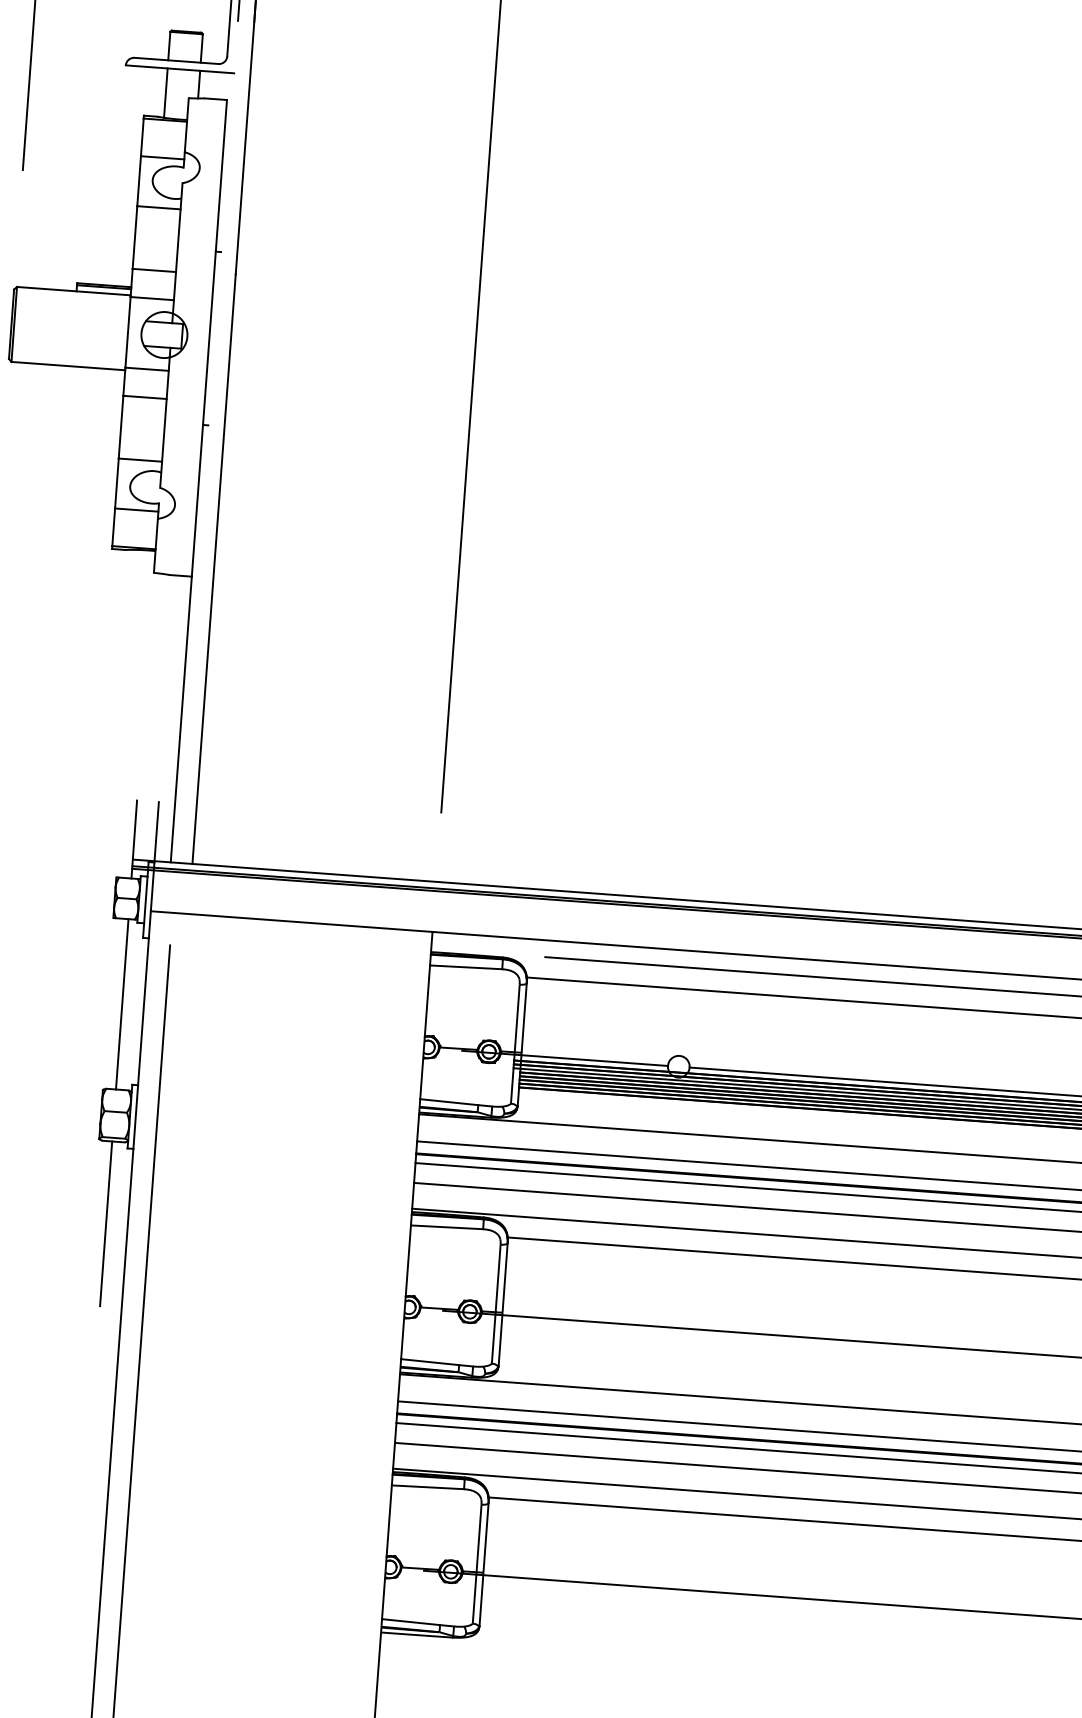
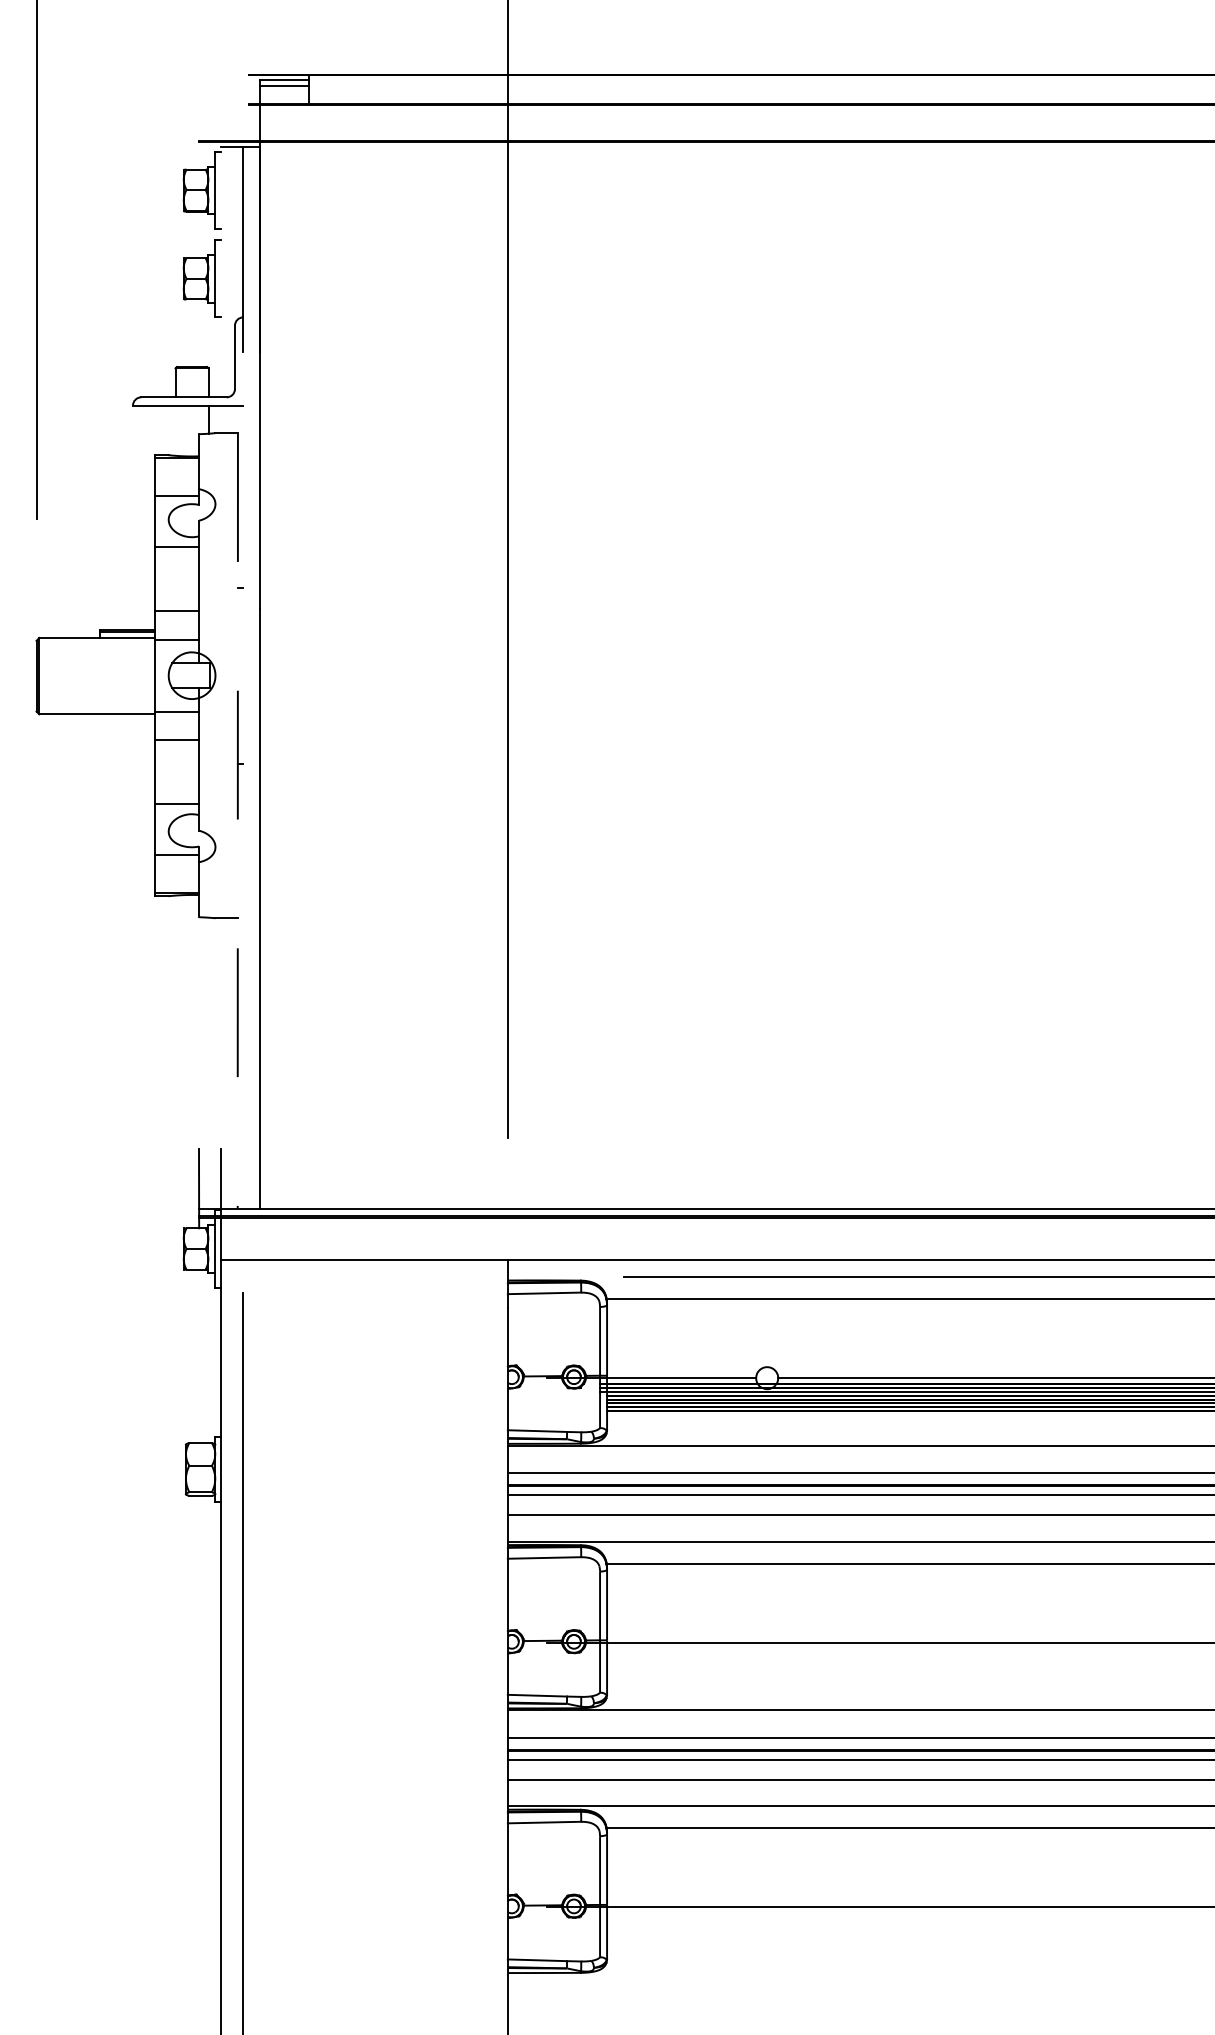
line: (165, 92) -> (175, 430), removed
line: (198, 481) -> (237, 821), solid -> dashed
line: (122, 1004) -> (199, 1356), removed
line: (106, 1223) -> (199, 1579), removed

